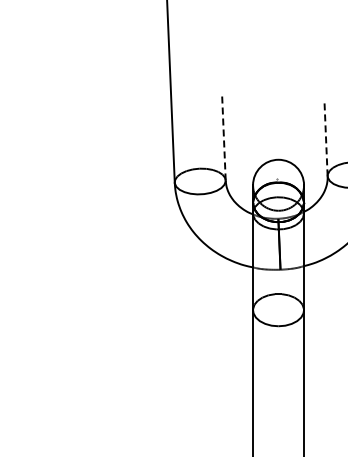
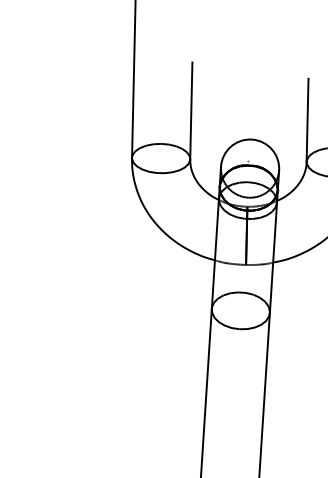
line: (223, 137) -> (190, 110), dashed -> solid
line: (326, 140) -> (307, 121), dashed -> solid

